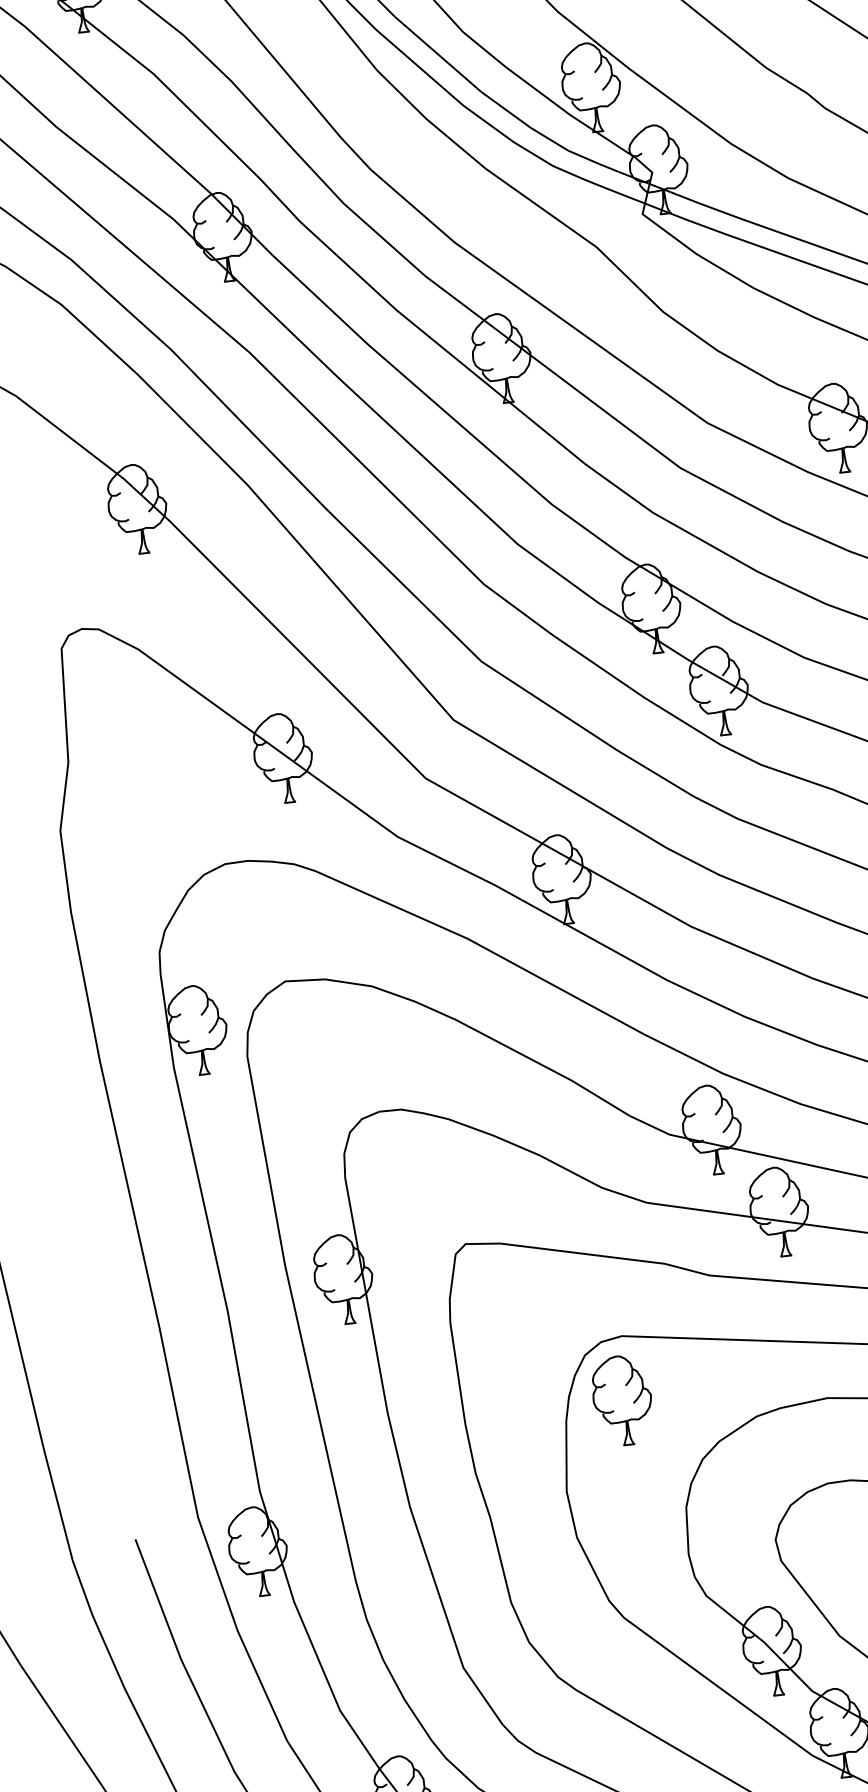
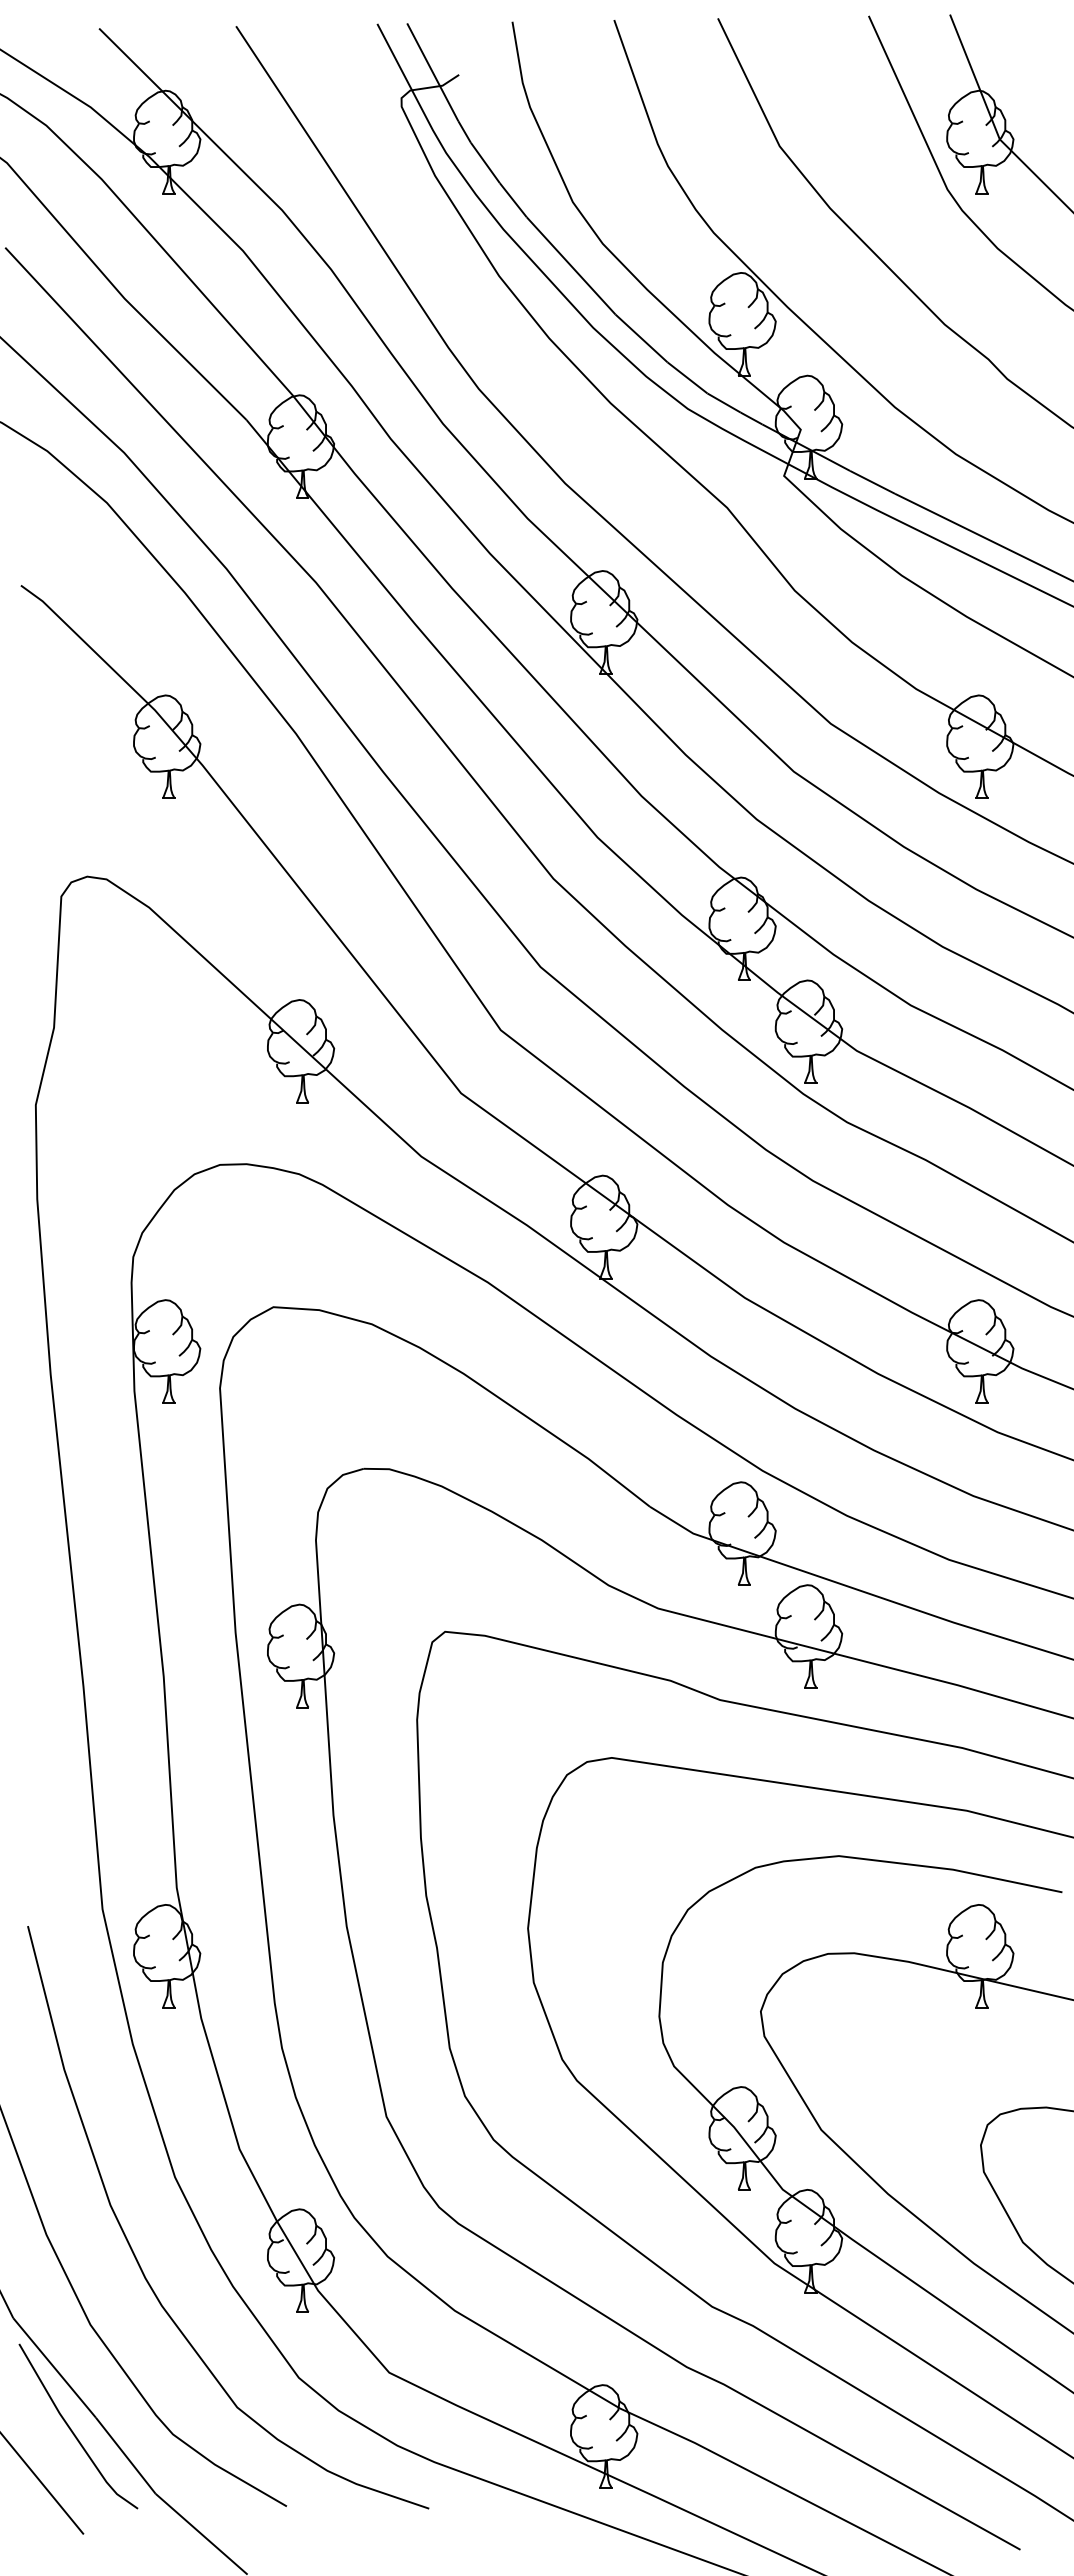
part: (622, 1400) -> (604, 1831), removed

